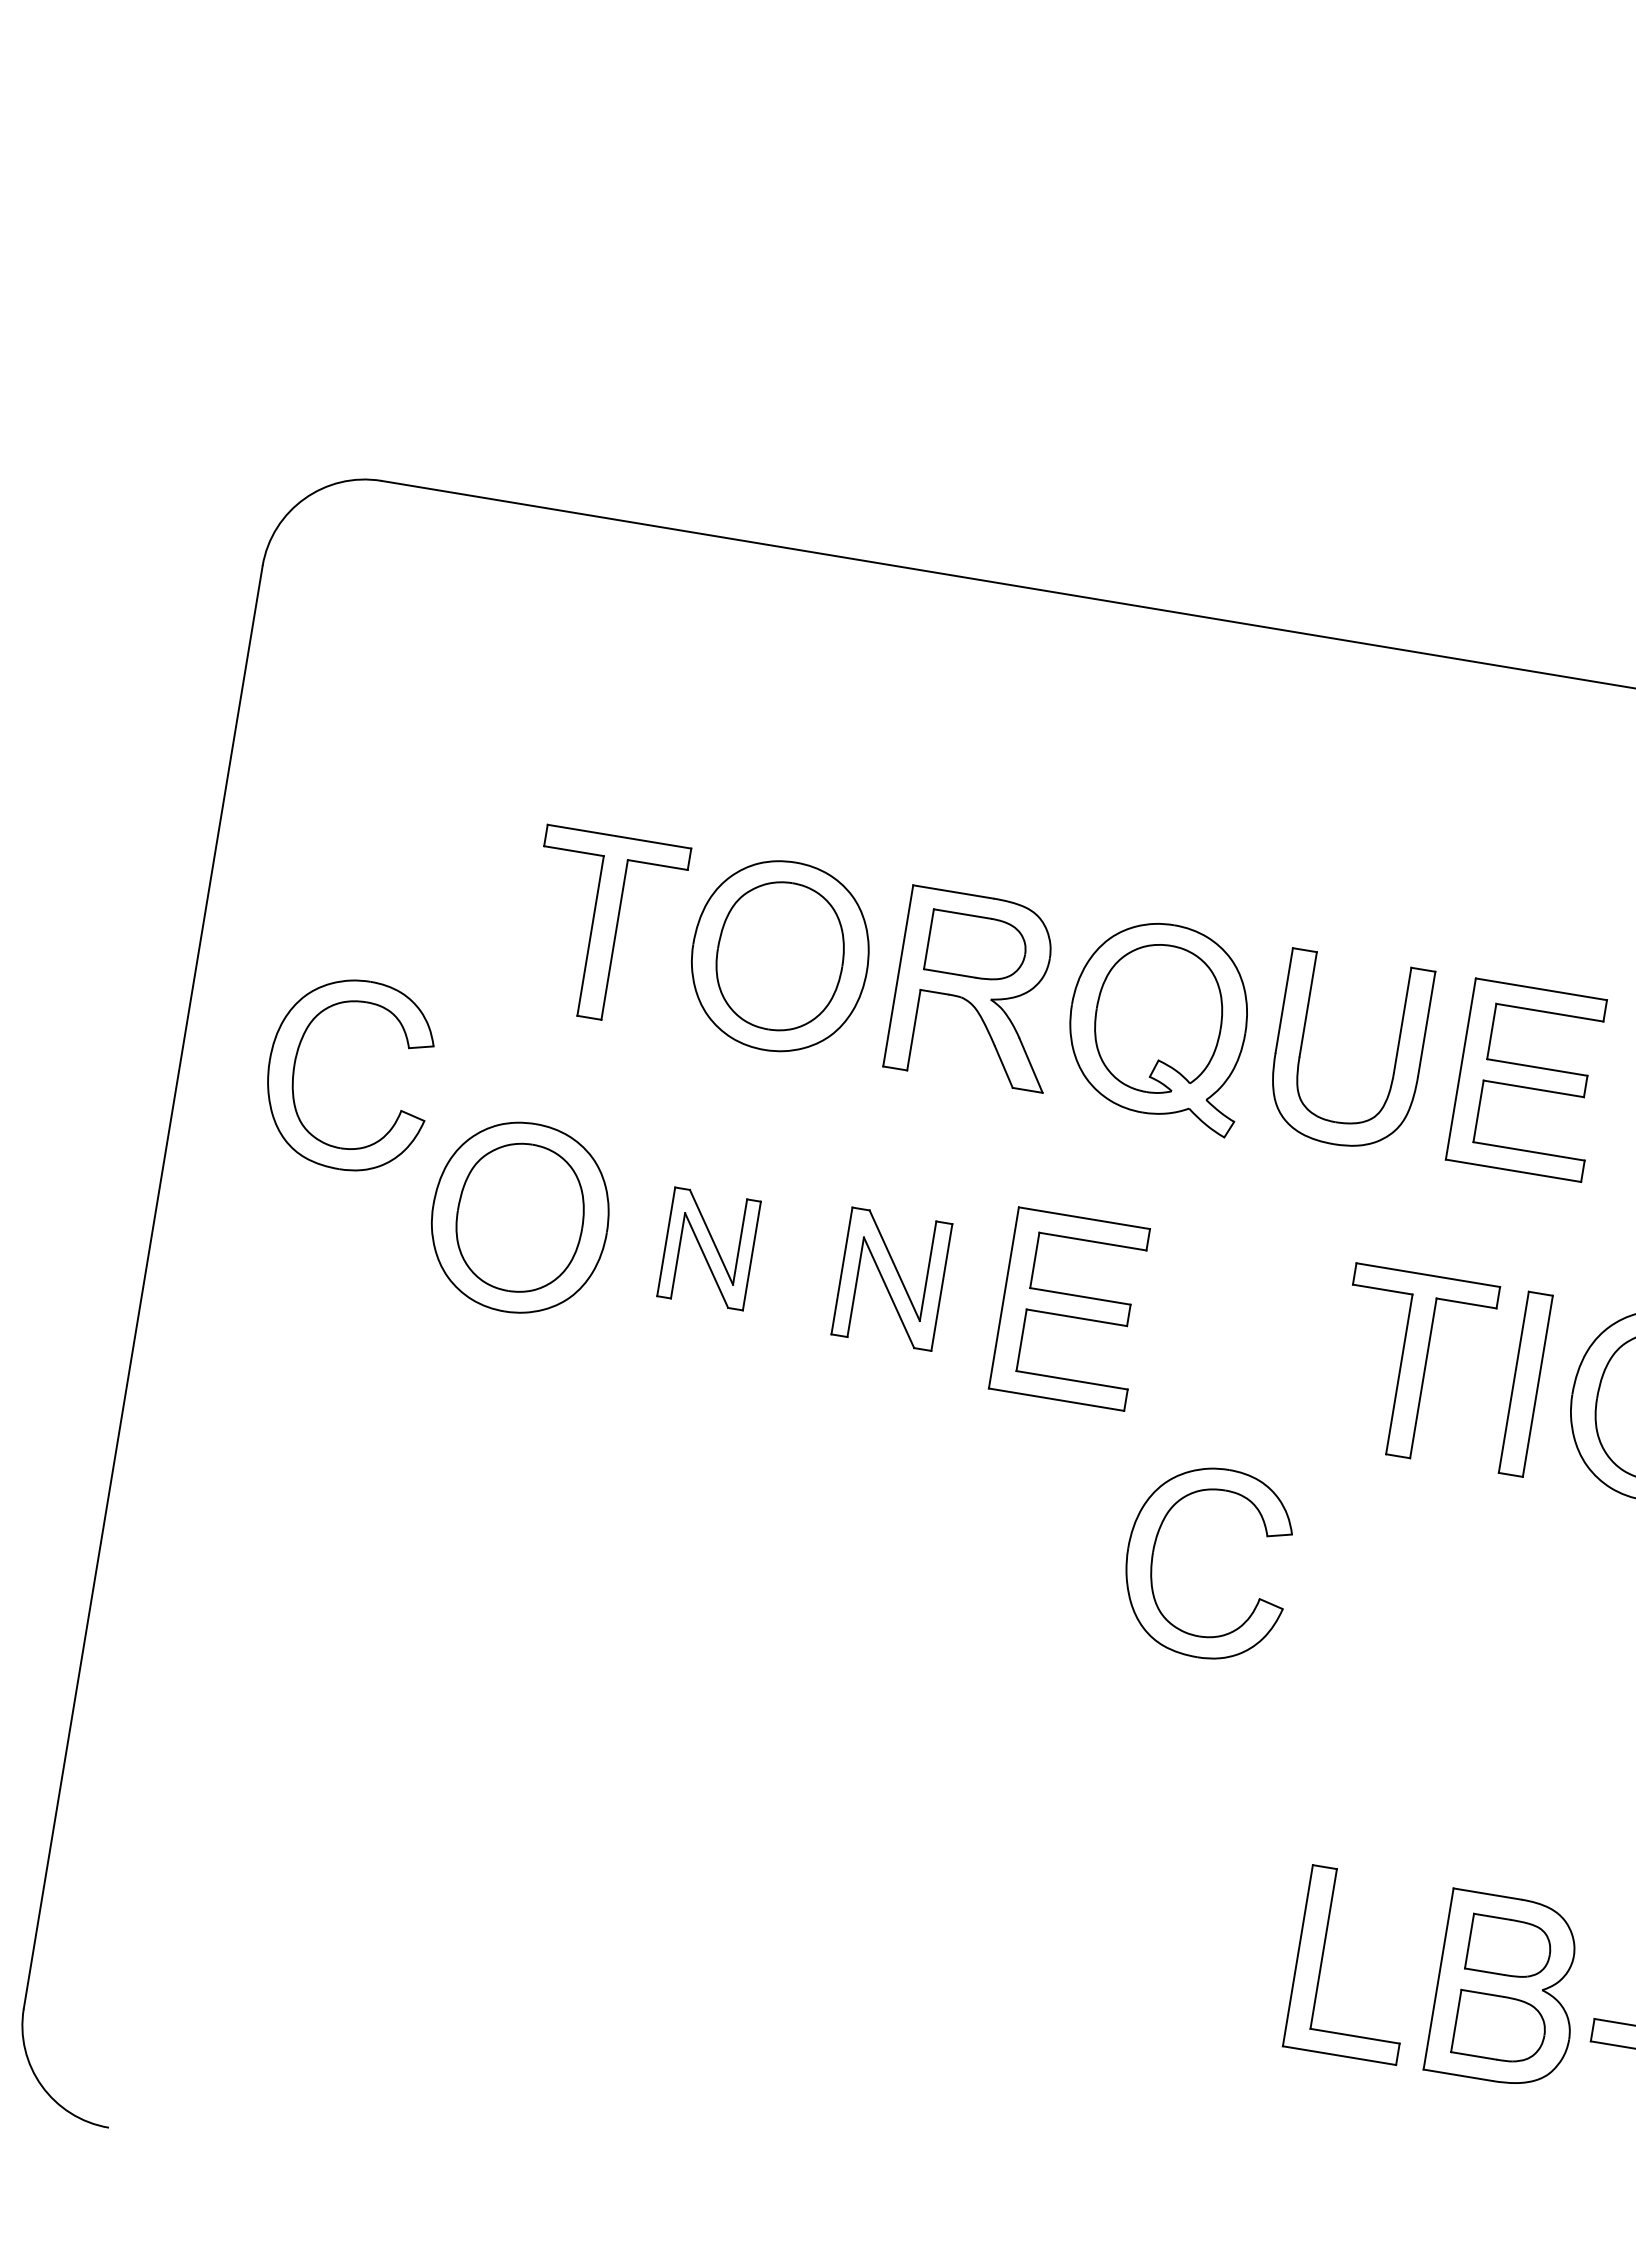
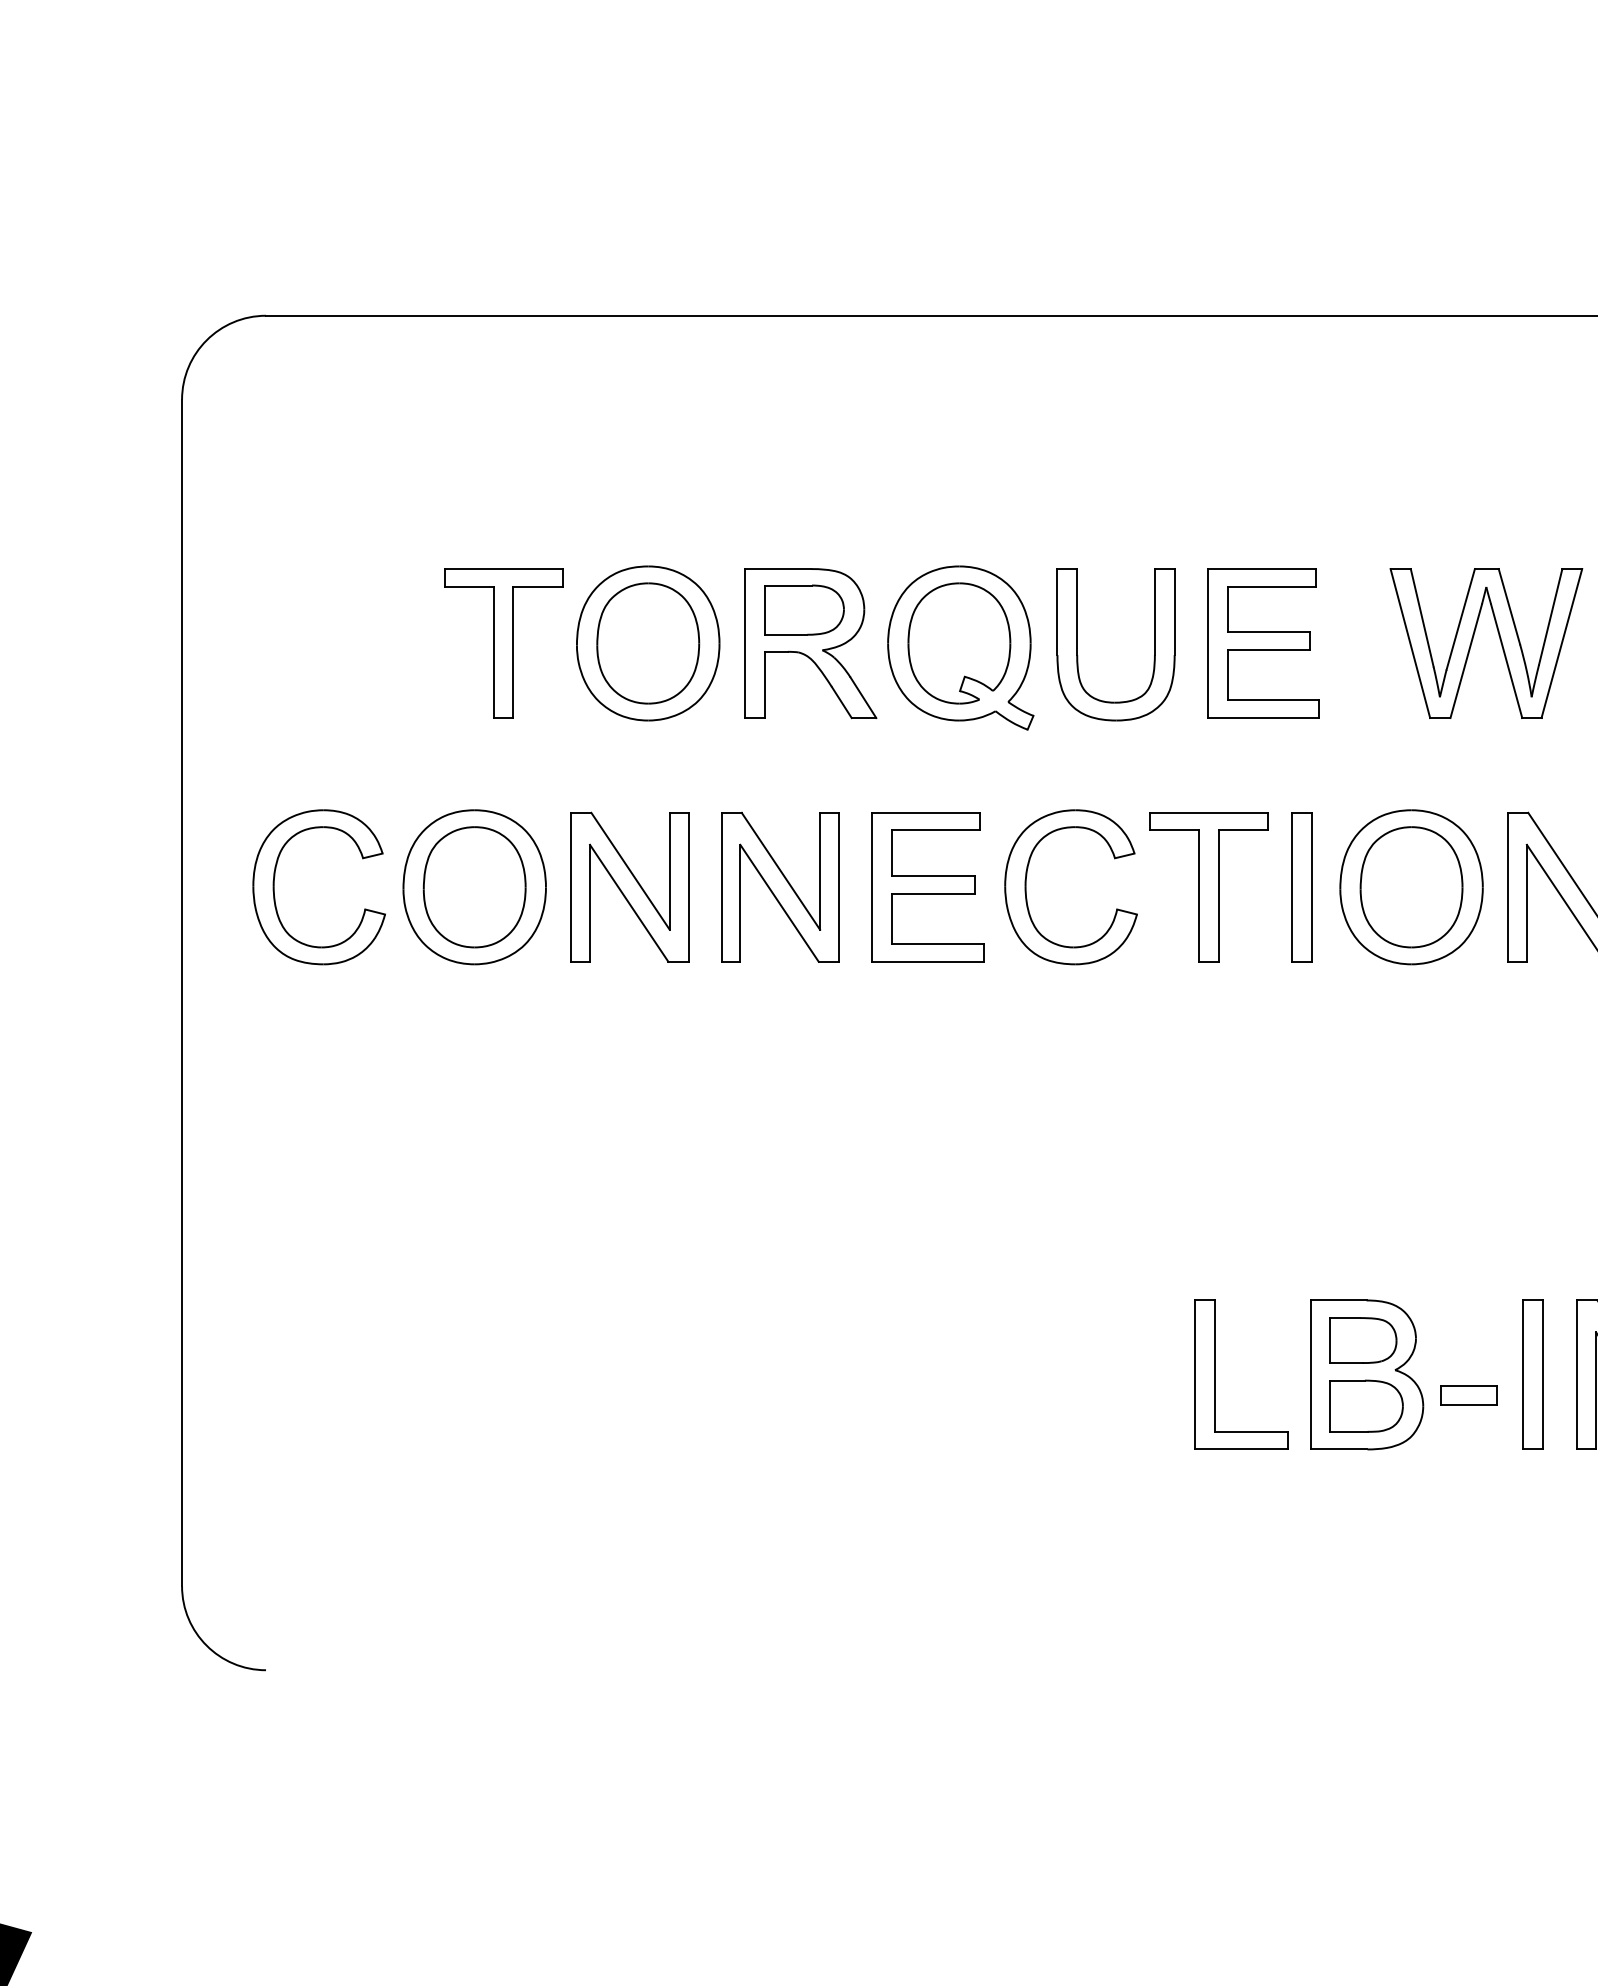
part: (295, 1065) -> (274, 887), moved
part: (708, 1247) -> (629, 886), size x1.67
part: (892, 1278) -> (780, 886), size x1.43
part: (1153, 1554) -> (1026, 887), moved

